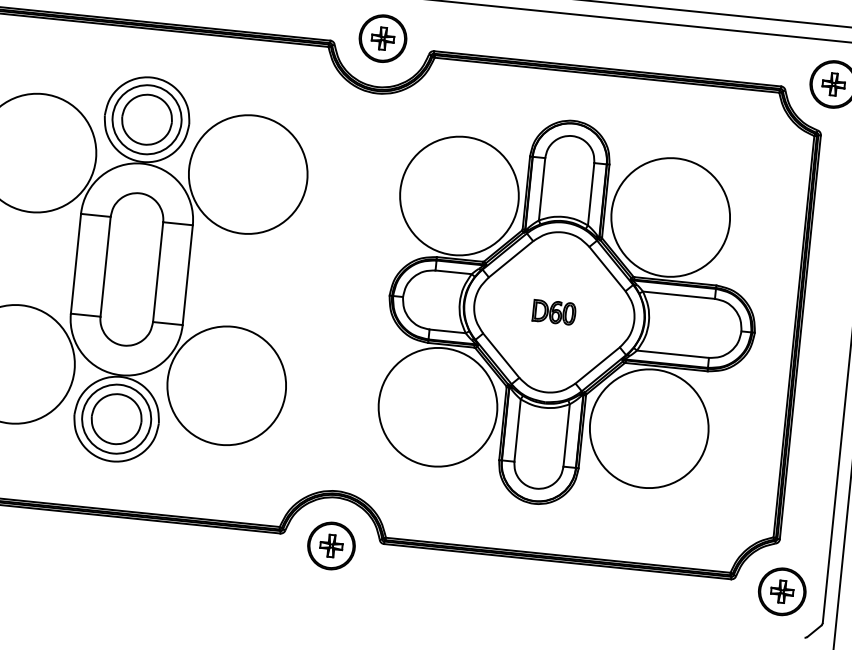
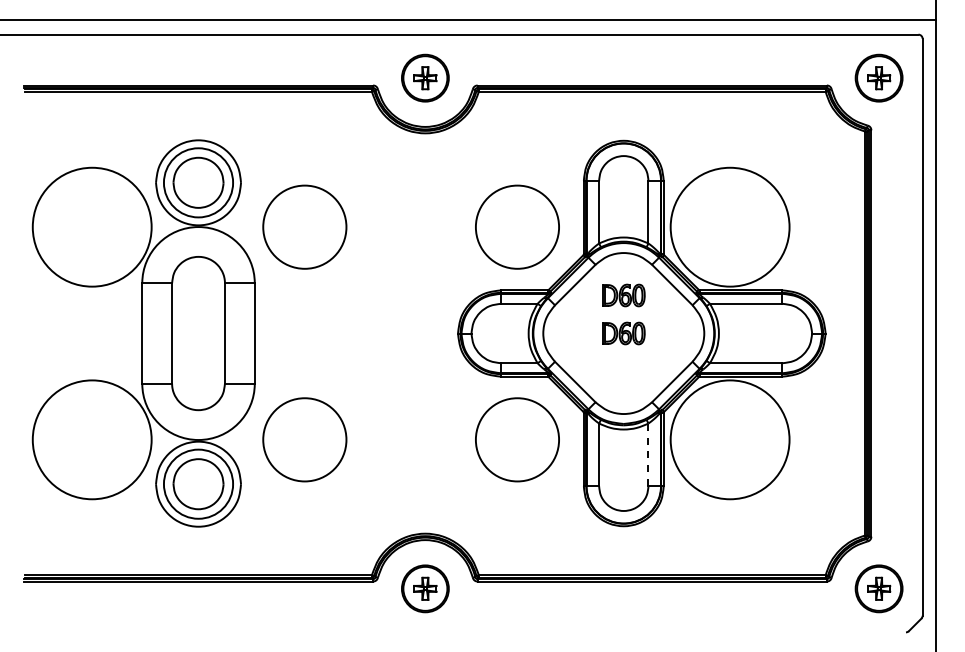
circle: (247, 173) -> (304, 226), size x0.7
circle: (459, 195) -> (517, 226), size x0.7
part: (557, 274) -> (623, 295), added
circle: (226, 385) -> (304, 439), size x0.7
circle: (438, 406) -> (517, 439), size x0.7
line: (566, 436) -> (648, 455), solid -> dashed

